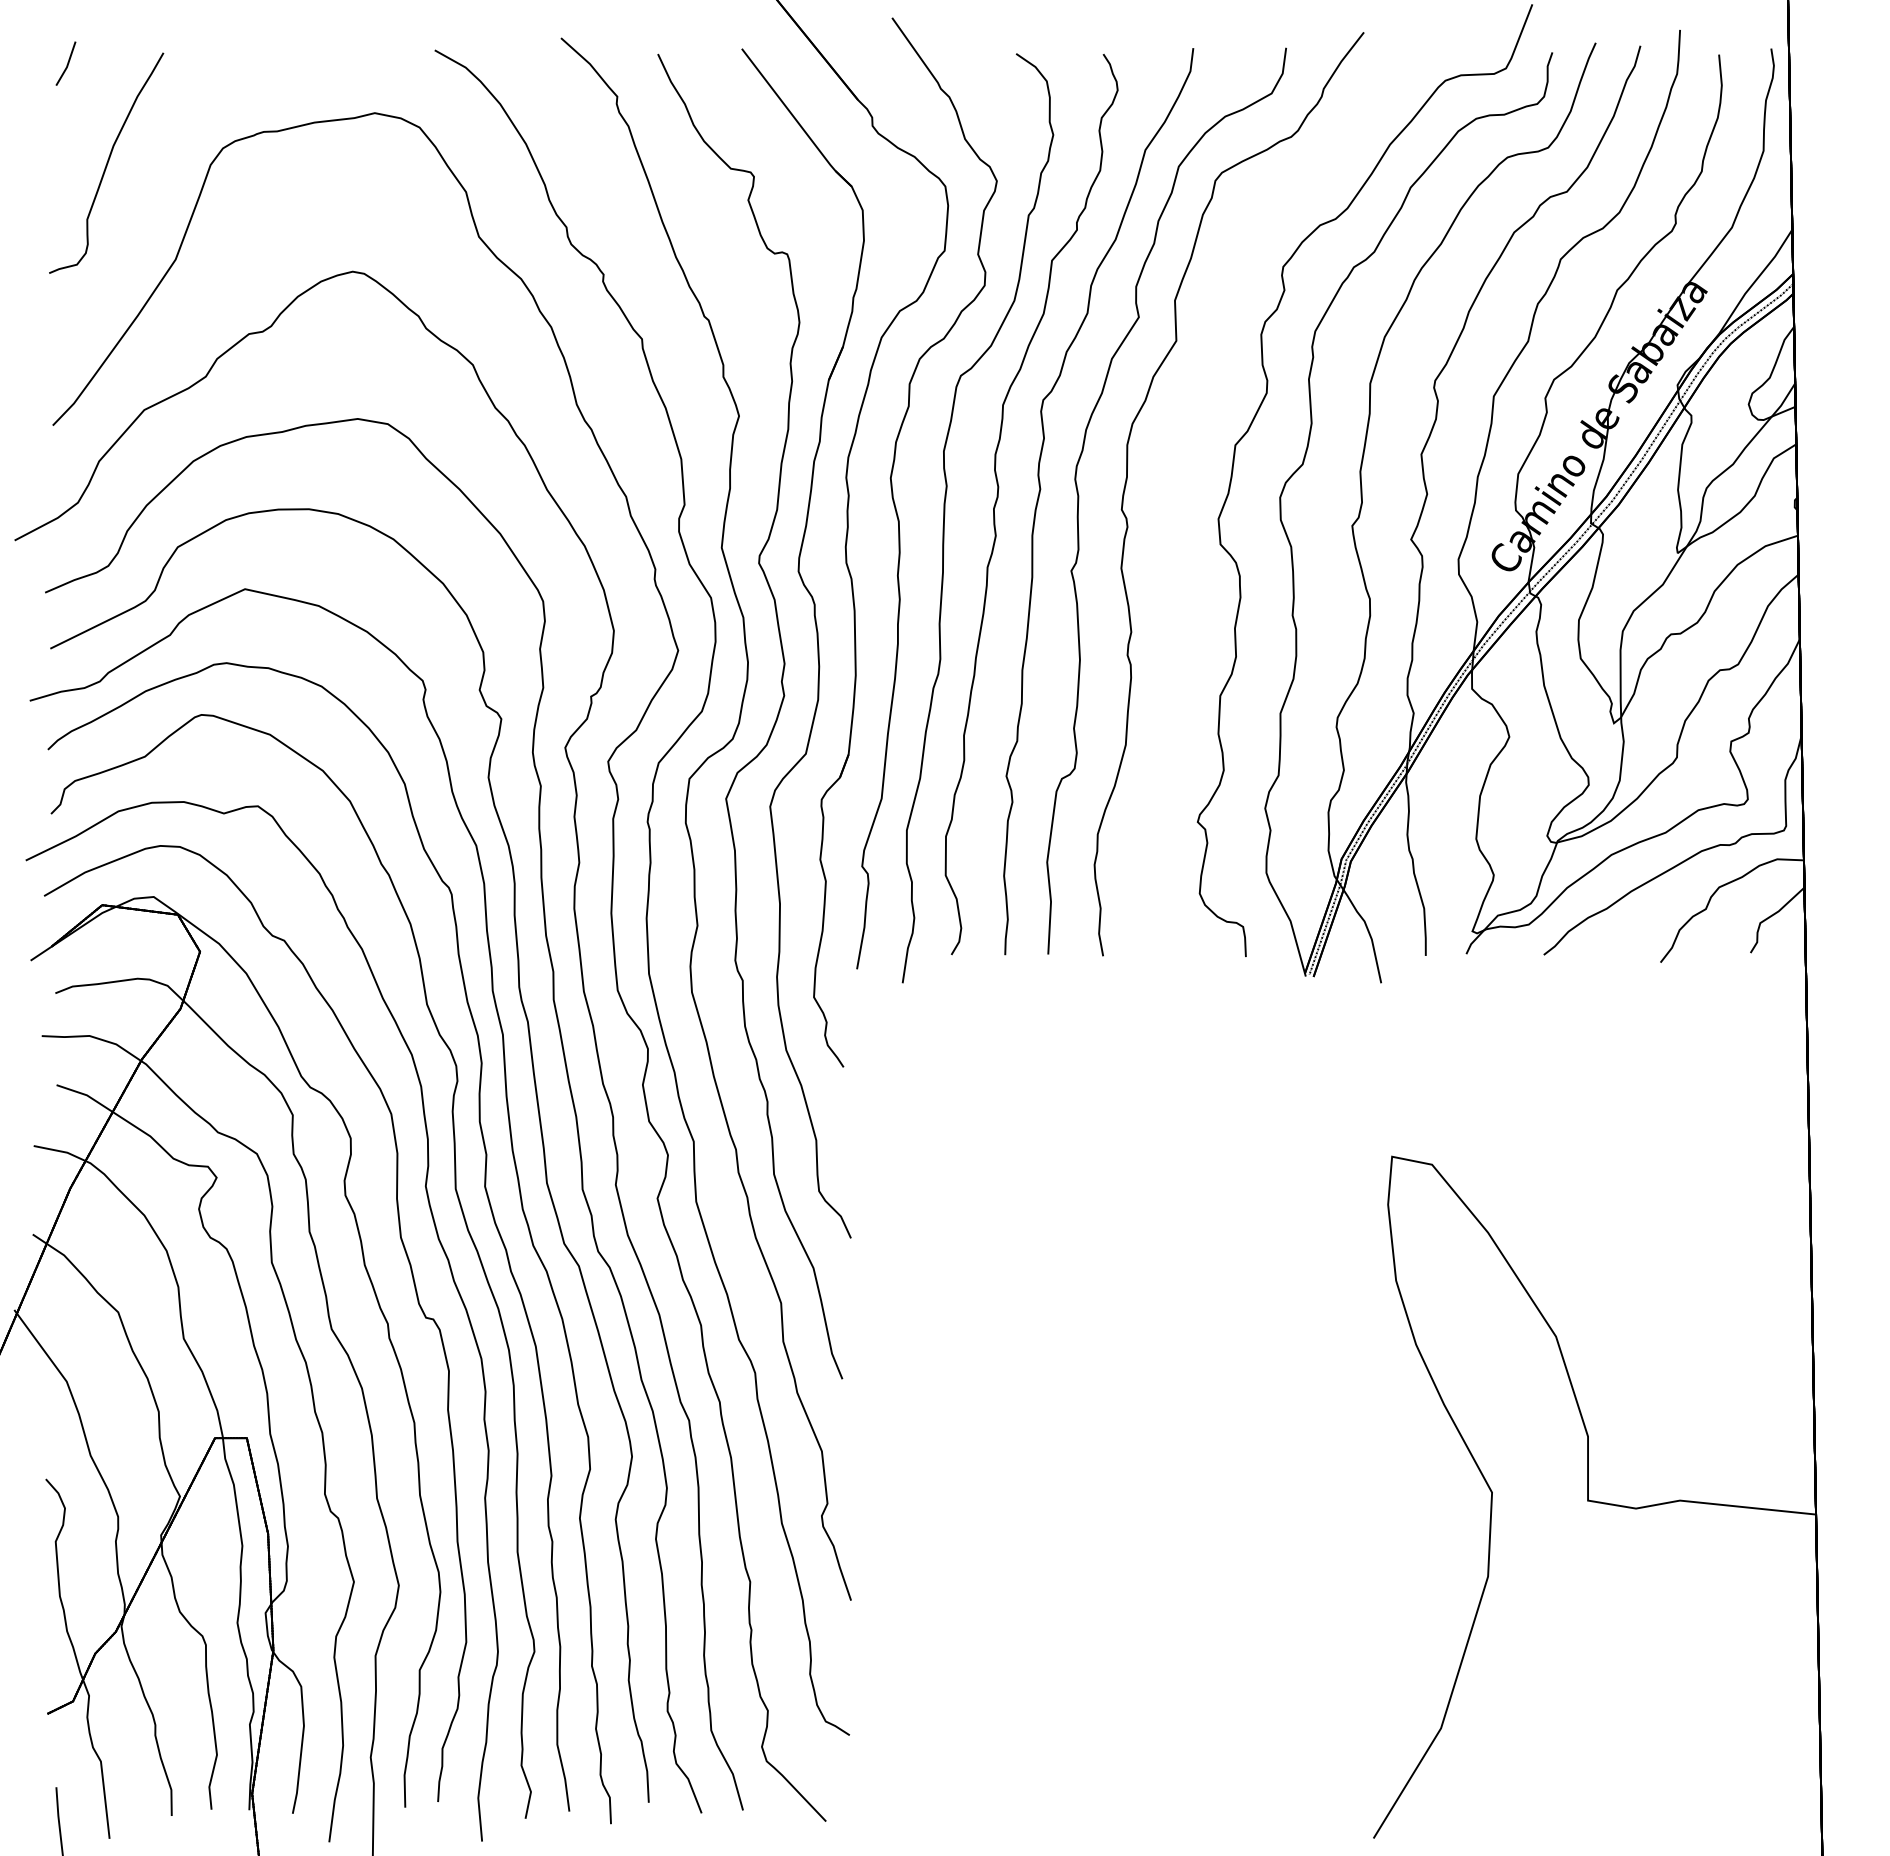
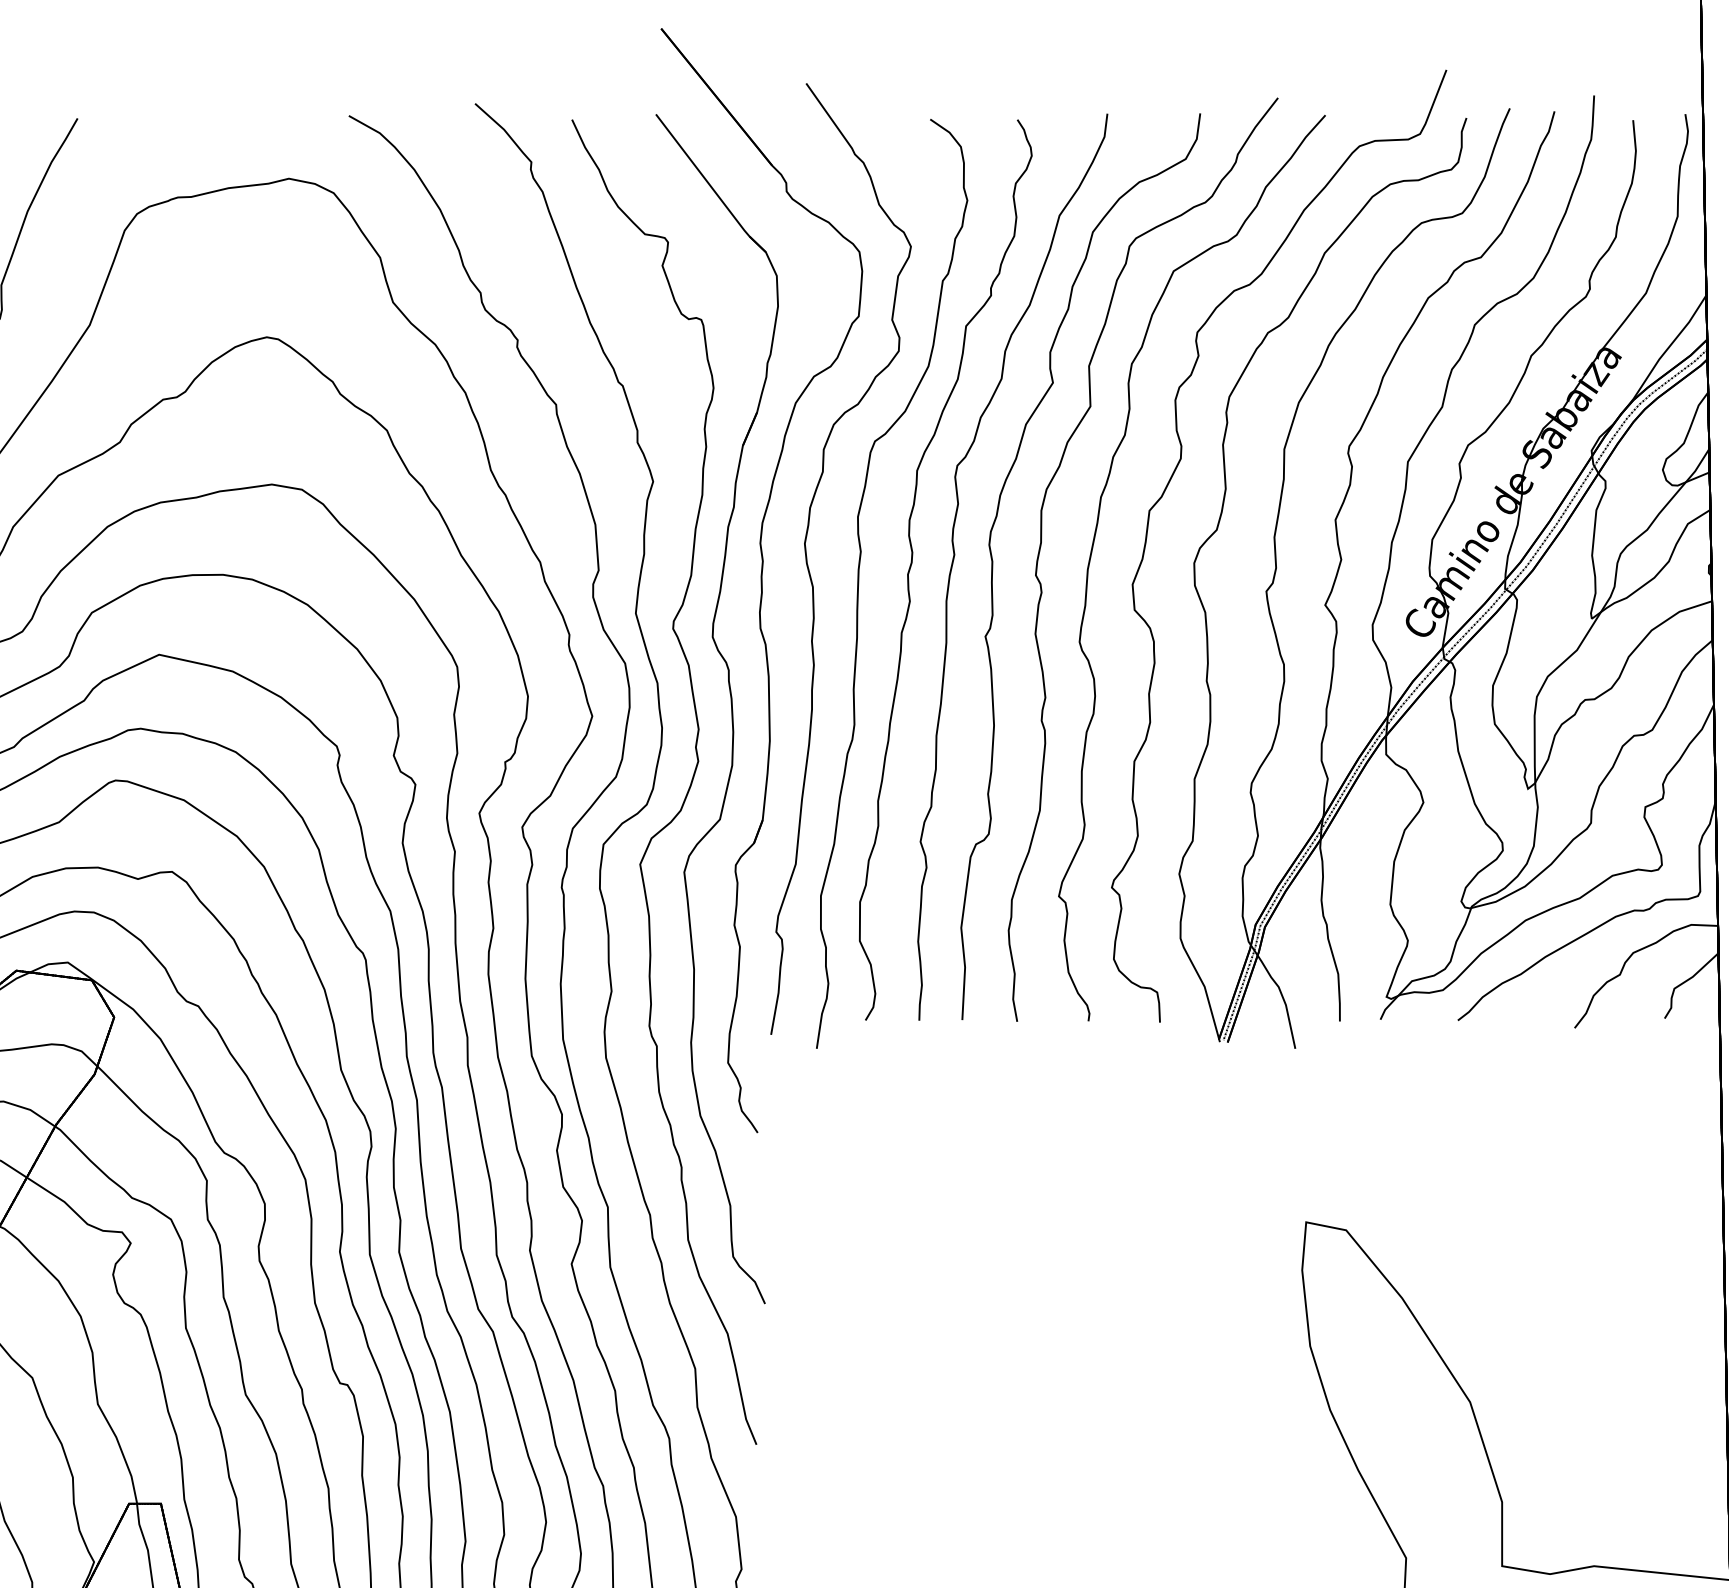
curve: (1179, 482) -> (1093, 548), added

